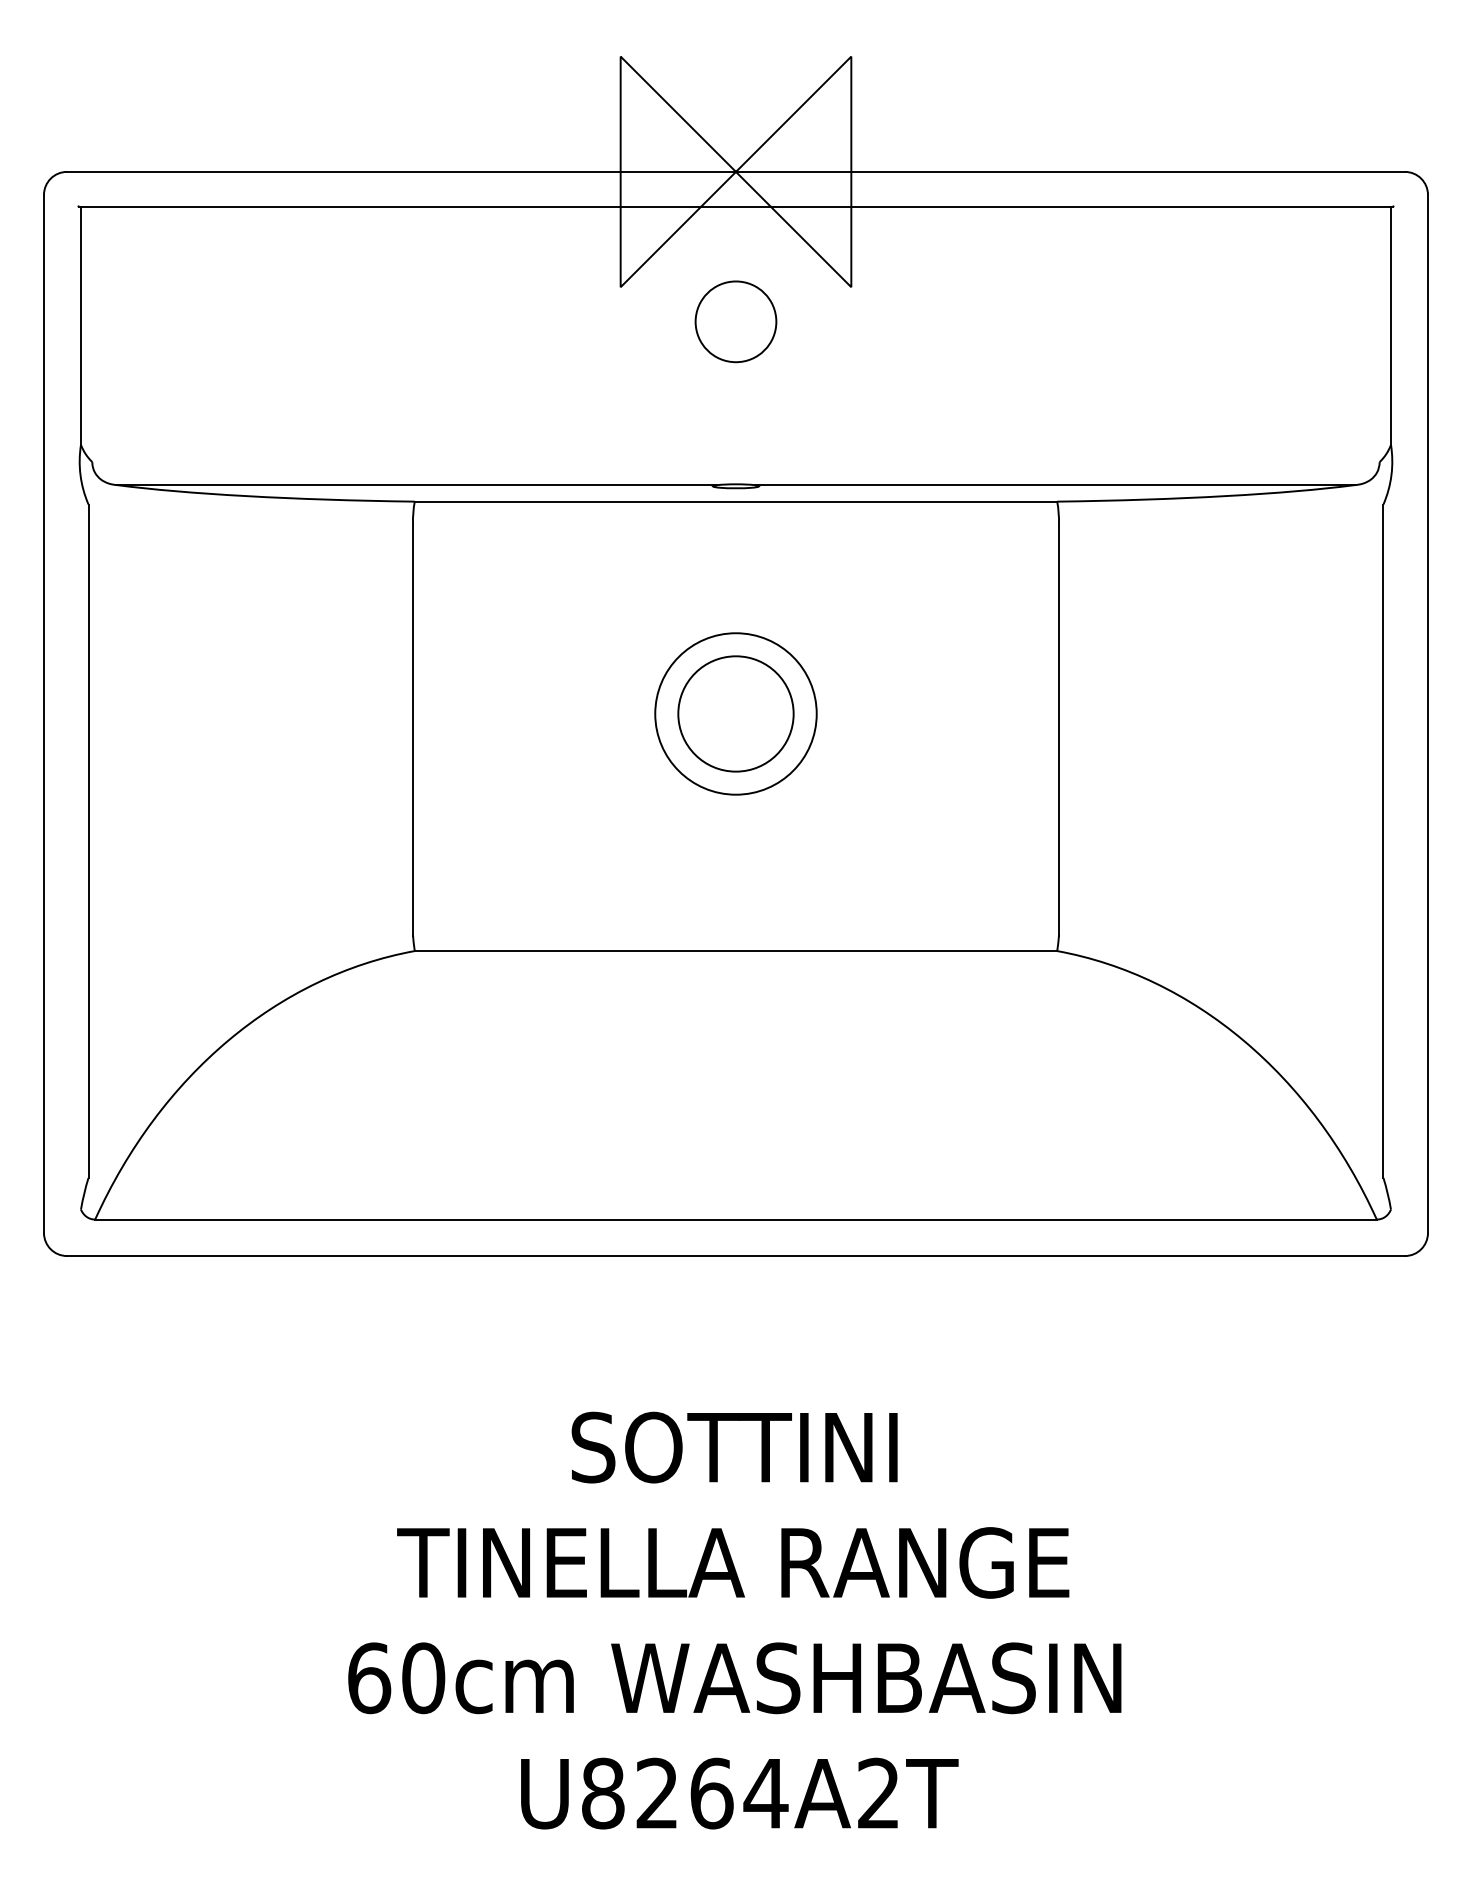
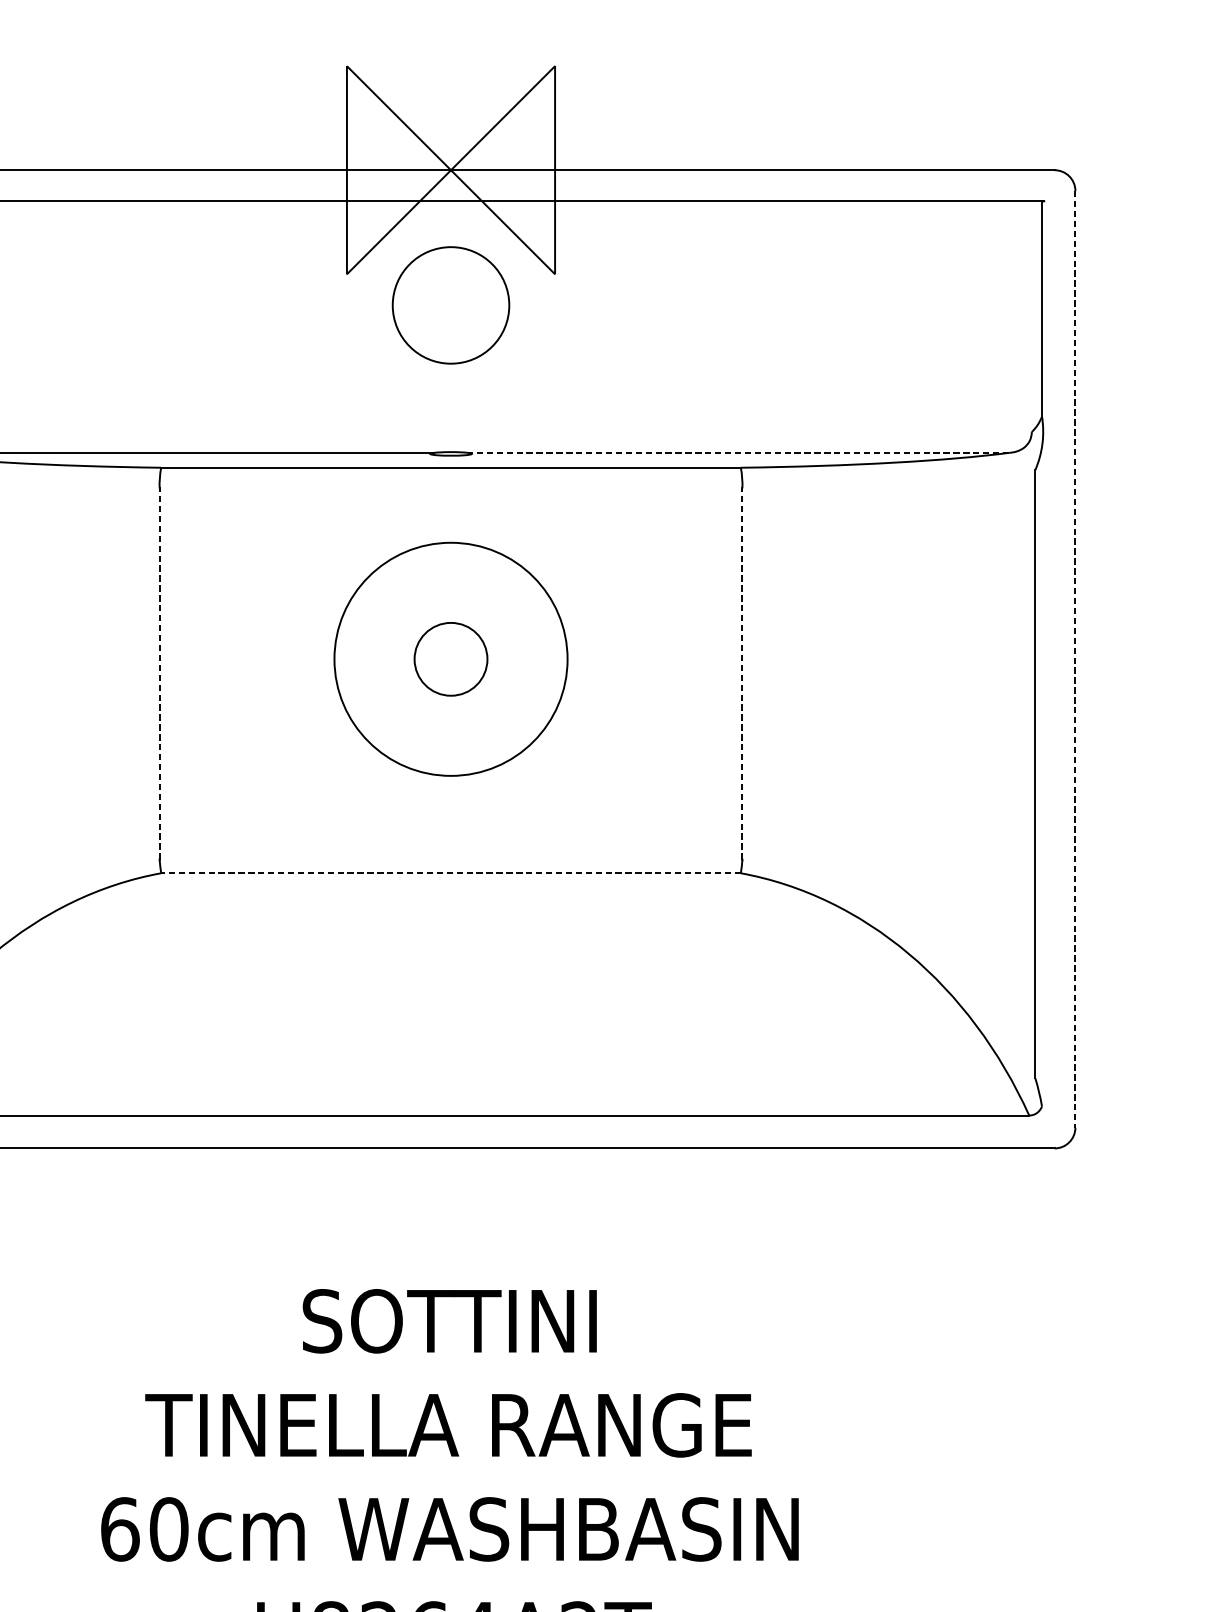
circle: (735, 321) -> (450, 305), size x1.6
line: (1054, 485) -> (738, 453), solid -> dashed
circle: (735, 713) -> (450, 658), size x0.7
circle: (735, 713) -> (450, 658), size x1.6
line: (1428, 714) -> (1075, 659), solid -> dashed
line: (413, 730) -> (160, 674), solid -> dashed
line: (1058, 730) -> (742, 674), solid -> dashed
line: (735, 951) -> (450, 873), solid -> dashed

